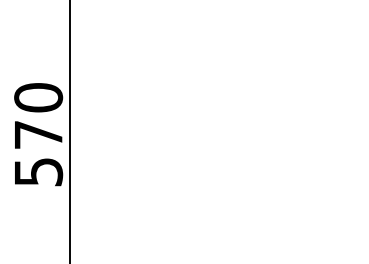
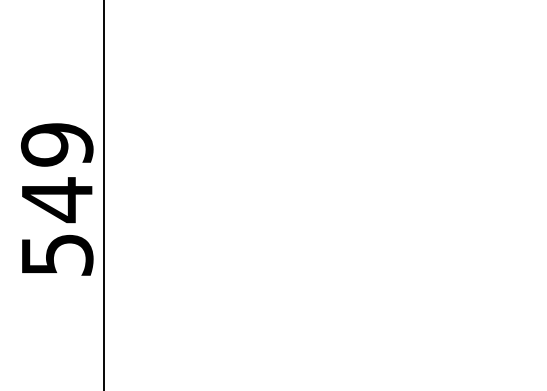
text: (38, 116) -> (57, 172), 570 -> 549

